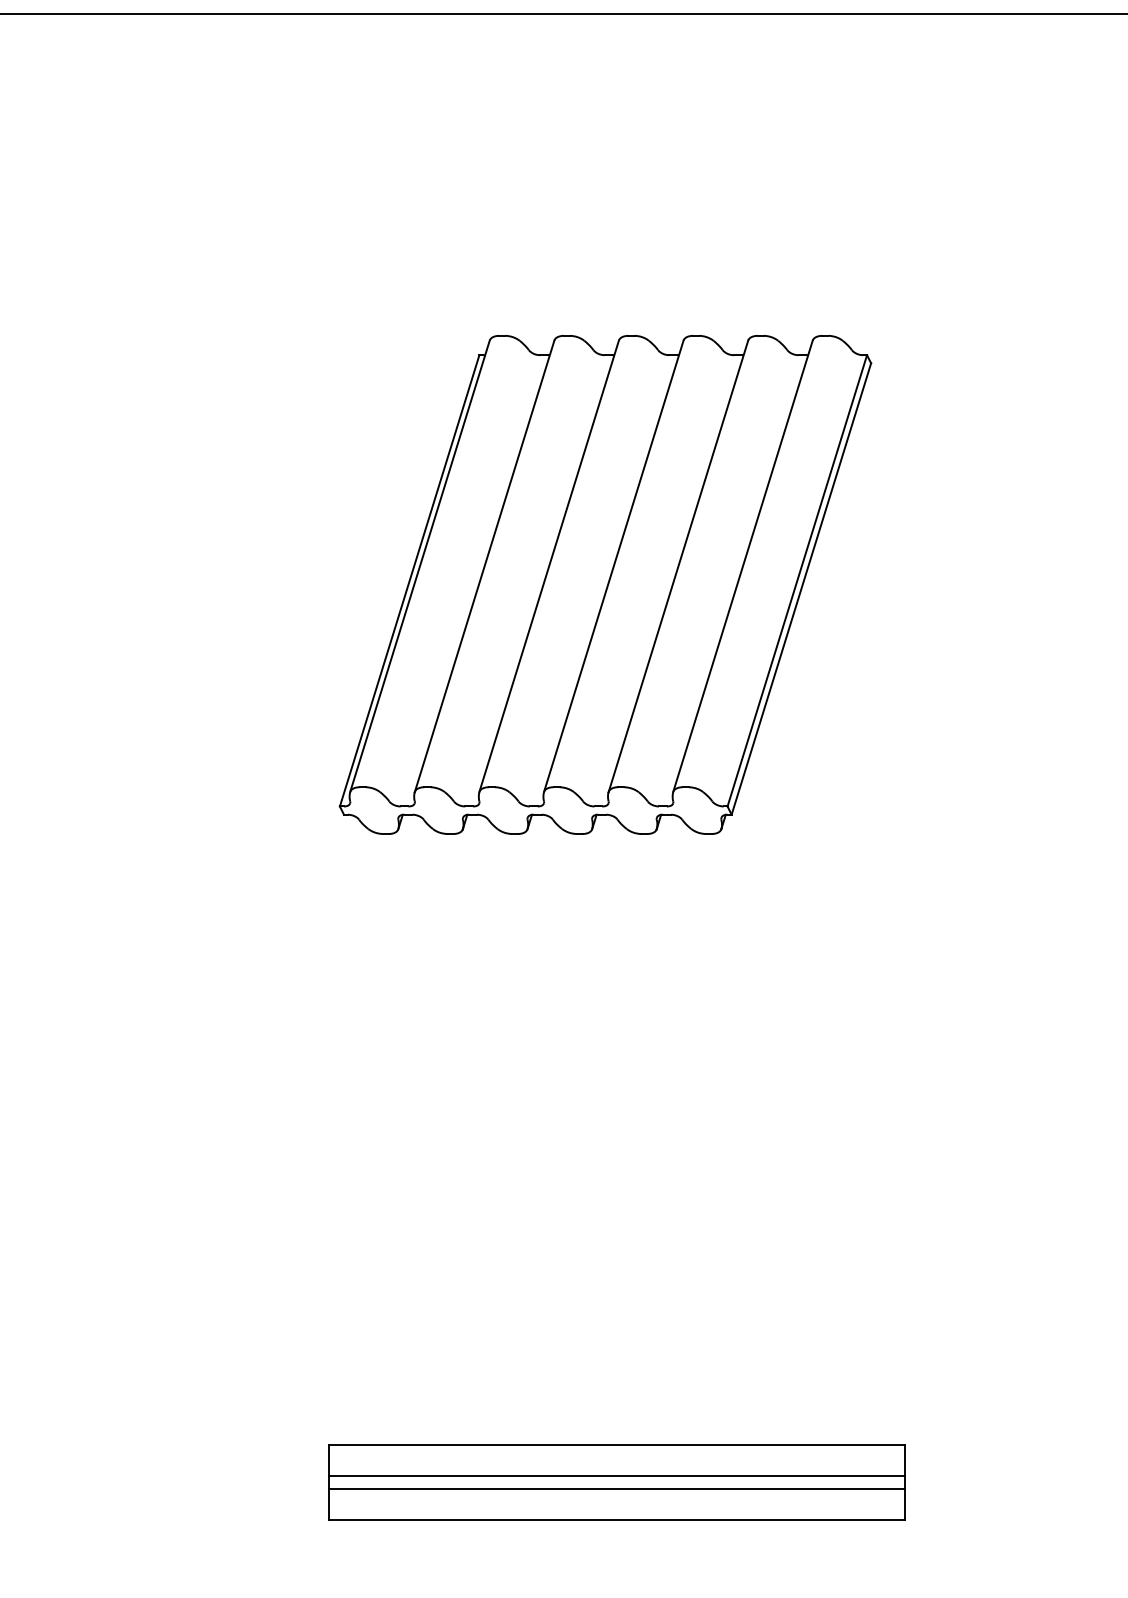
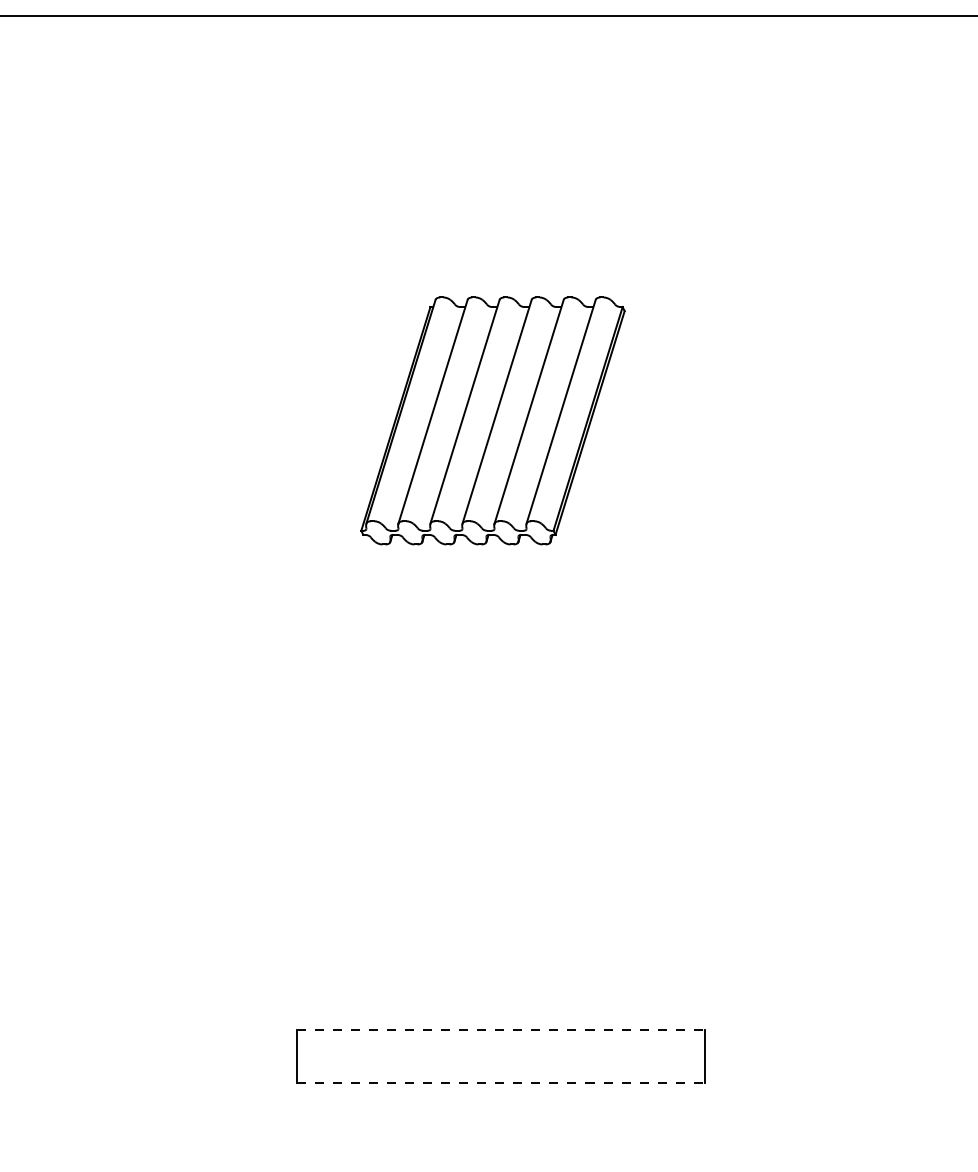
part: (604, 584) -> (492, 420), size x0.7
line: (617, 1444) -> (501, 1029), solid -> dashed
line: (617, 1475) -> (501, 1051), removed
line: (617, 1489) -> (501, 1061), removed
line: (617, 1520) -> (501, 1083), solid -> dashed

